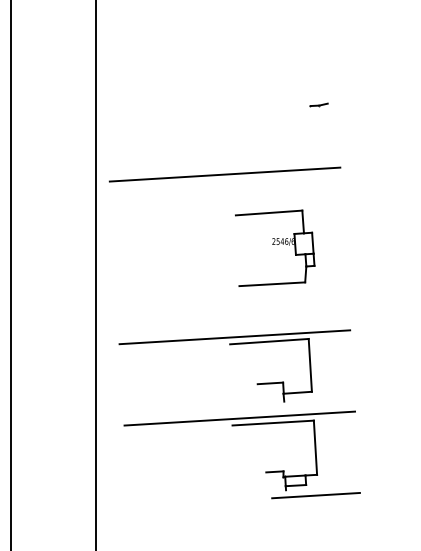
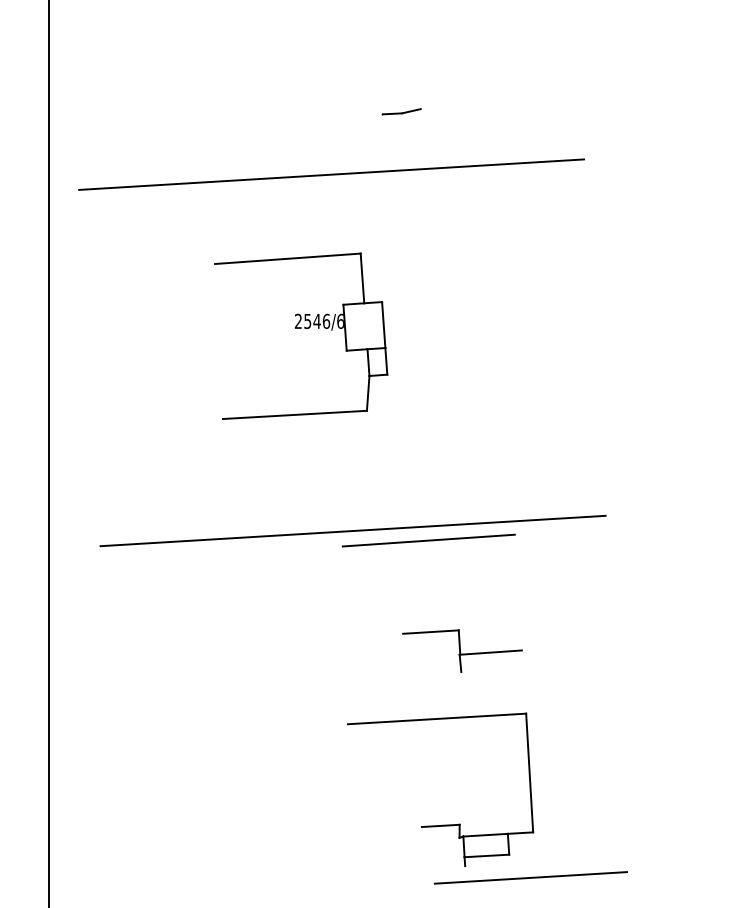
part: (318, 104) -> (400, 110), moved
part: (275, 247) -> (301, 334), moved
line: (309, 364) -> (516, 590), removed
line: (239, 418) -> (363, 708), removed

